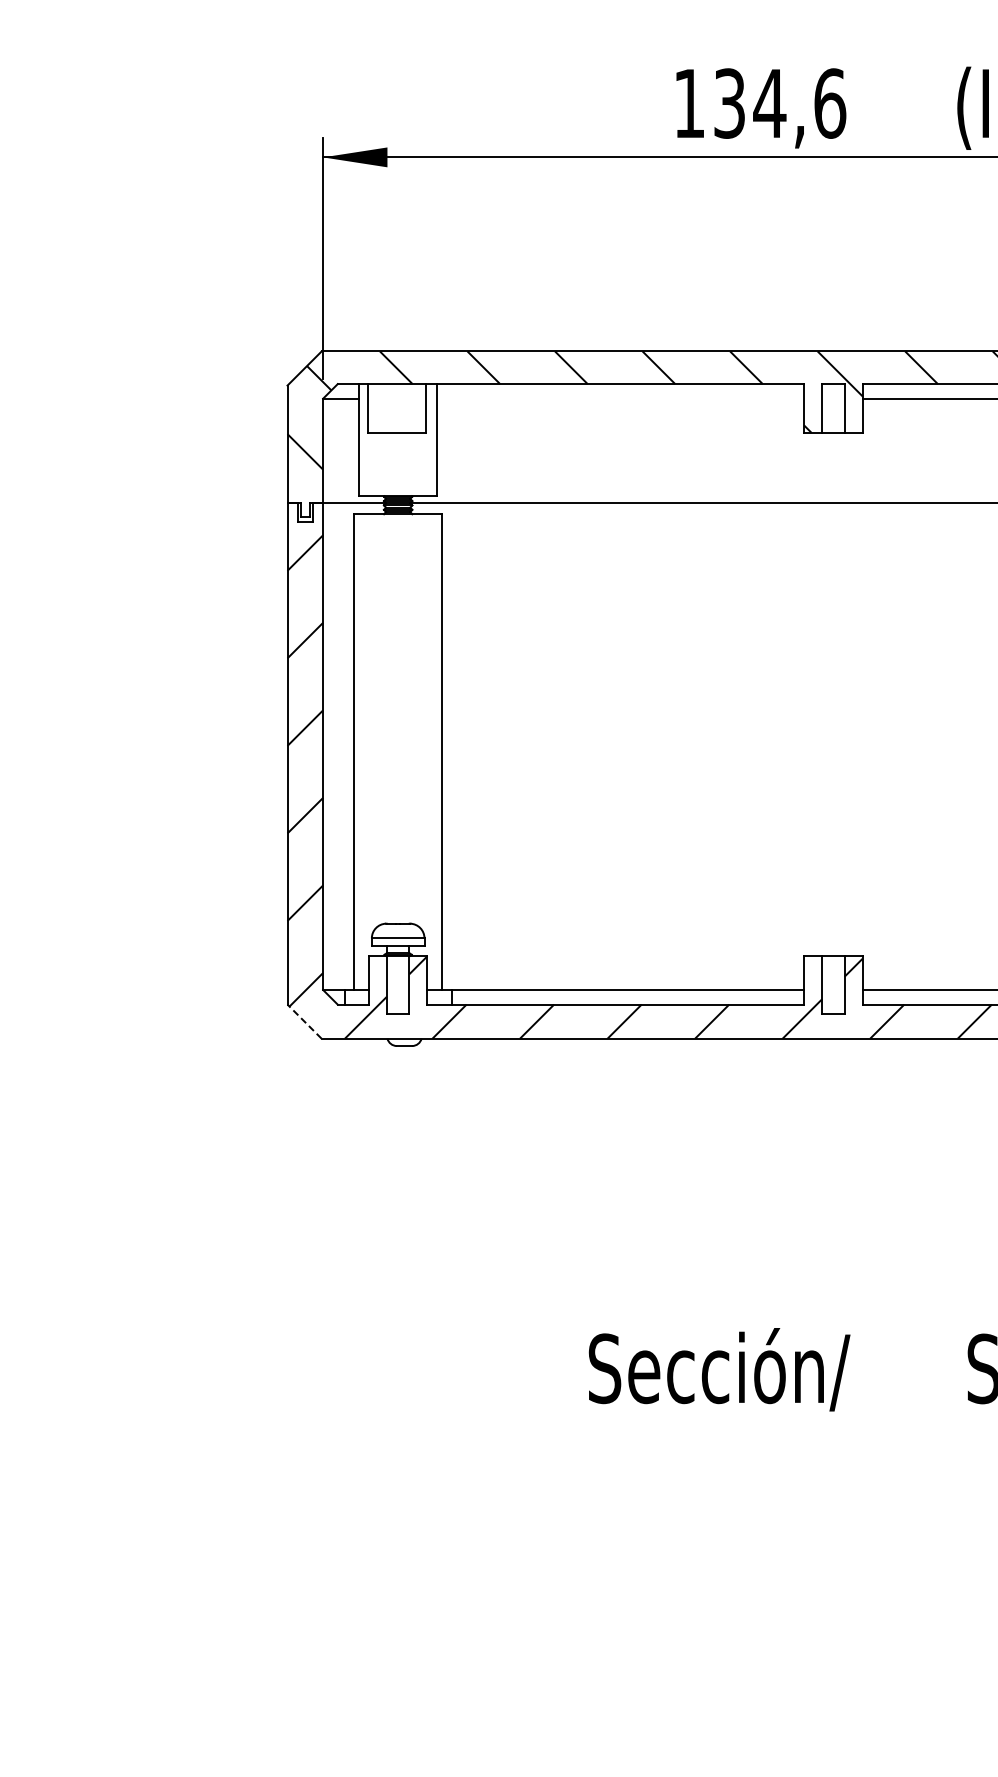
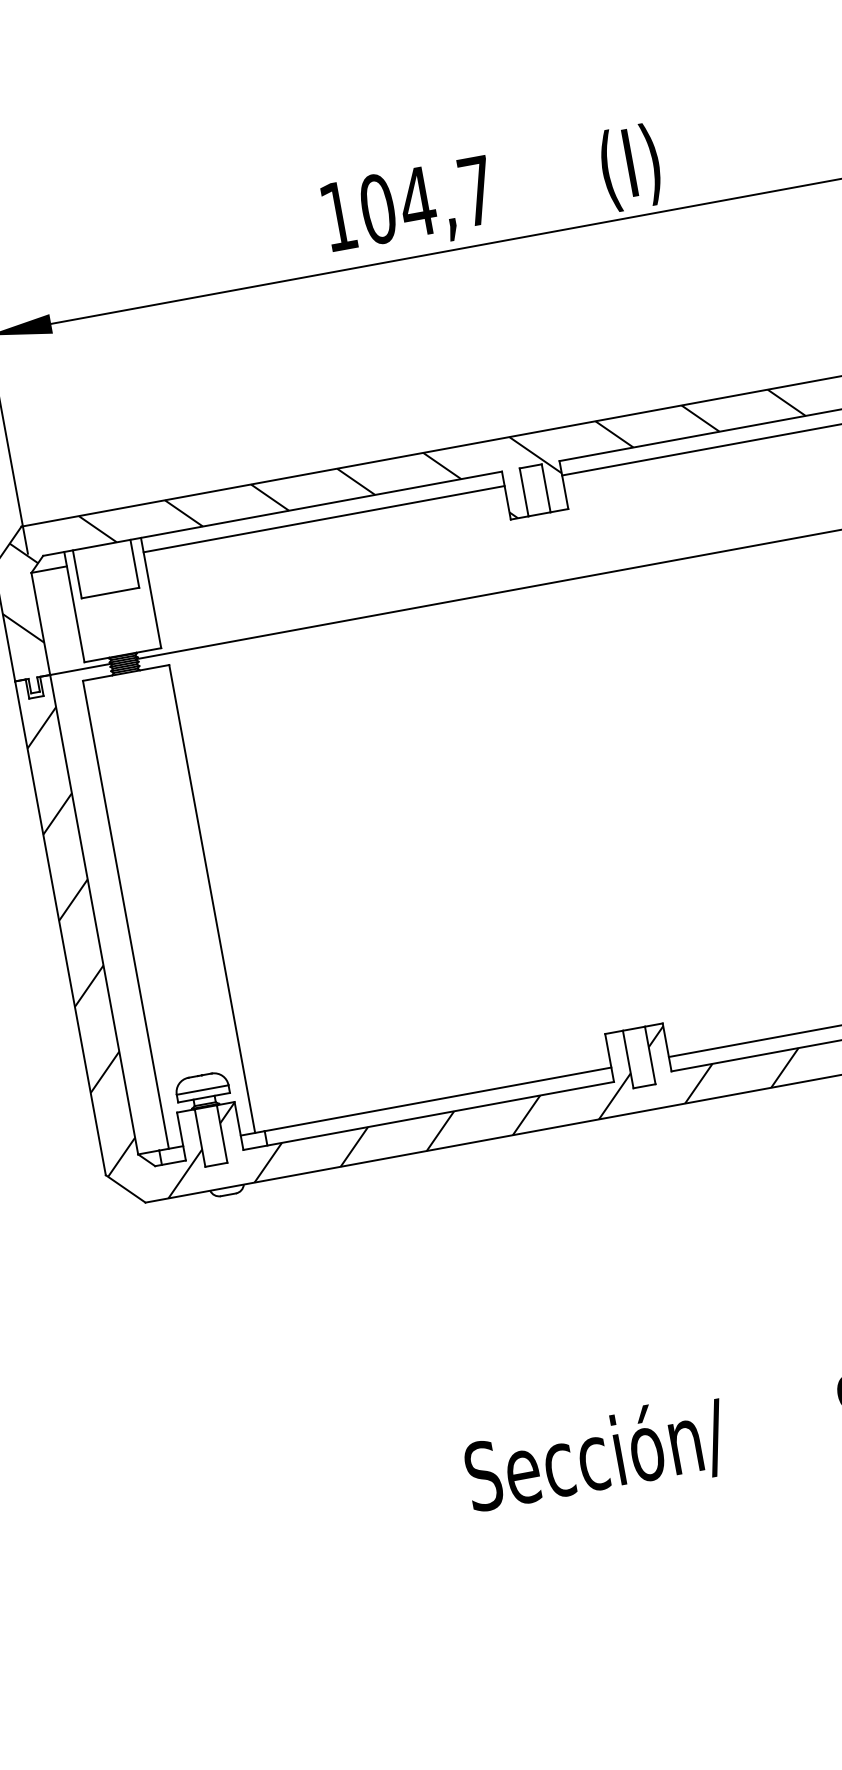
text: (780, 103) -> (428, 199), 134,6 -> 104,7
line: (620, 398) -> (323, 518), added
line: (304, 1021) -> (125, 1188), dashed -> solid

